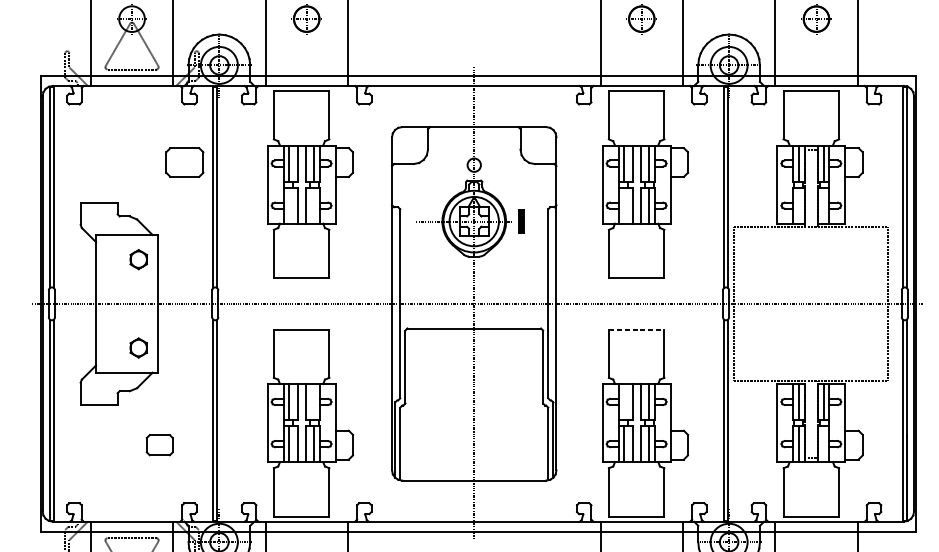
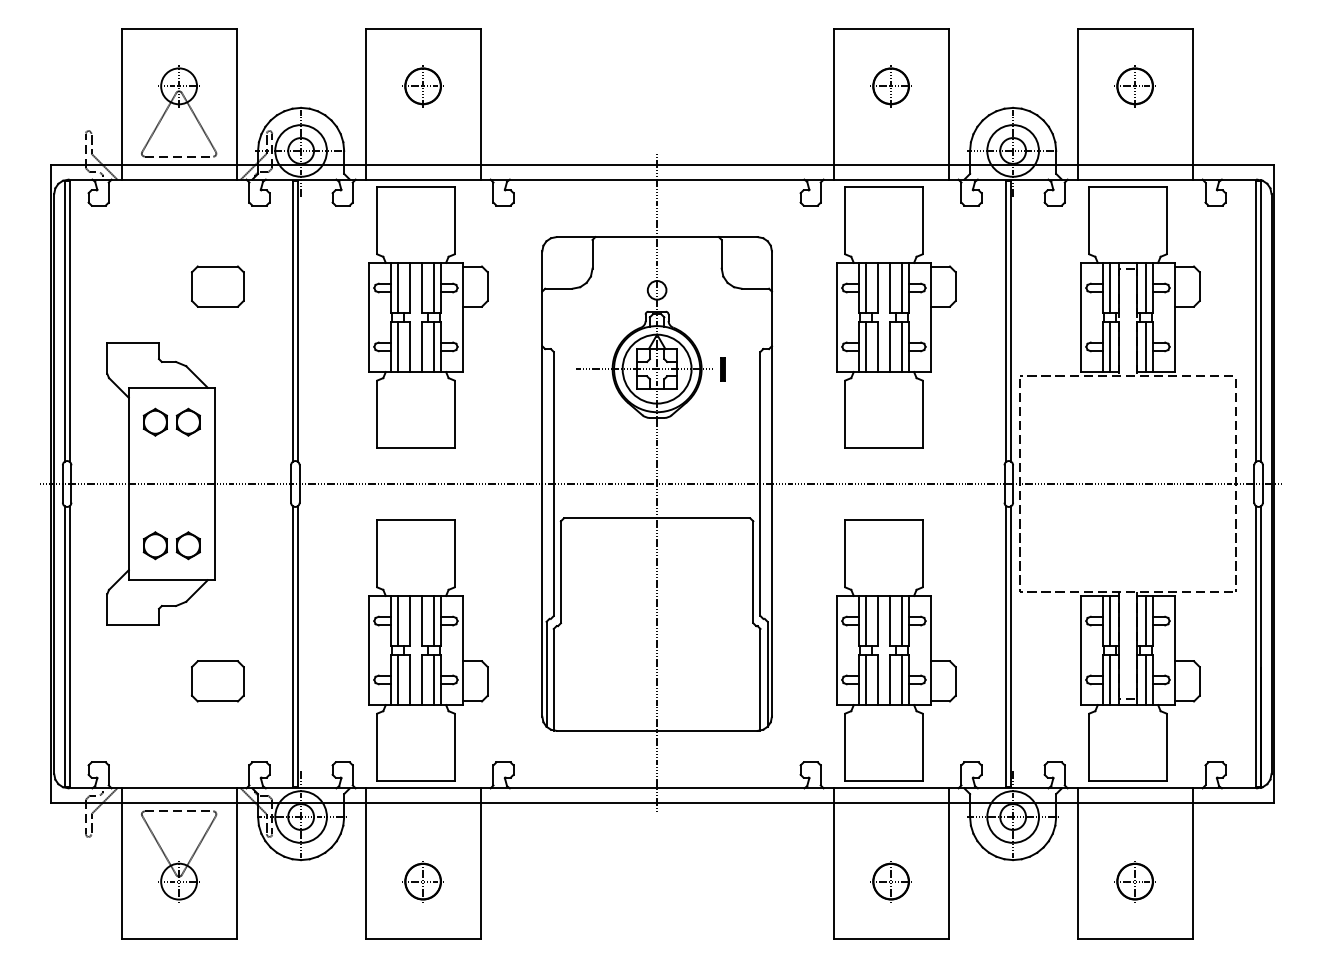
part: (184, 162) -> (217, 286), moved
line: (289, 205) -> (398, 346), added
line: (314, 205) -> (433, 346), added
line: (624, 205) -> (866, 346), added
line: (798, 205) -> (1110, 346), added
line: (823, 205) -> (1145, 346), added
part: (521, 221) -> (722, 369), size x0.71
part: (114, 259) -> (154, 421), added
line: (636, 329) -> (883, 519), dashed -> solid
part: (114, 347) -> (154, 545), added
line: (314, 401) -> (433, 620), added
line: (624, 401) -> (866, 620), added
line: (823, 443) -> (1145, 679), added
part: (159, 445) -> (217, 681), size x1.43

